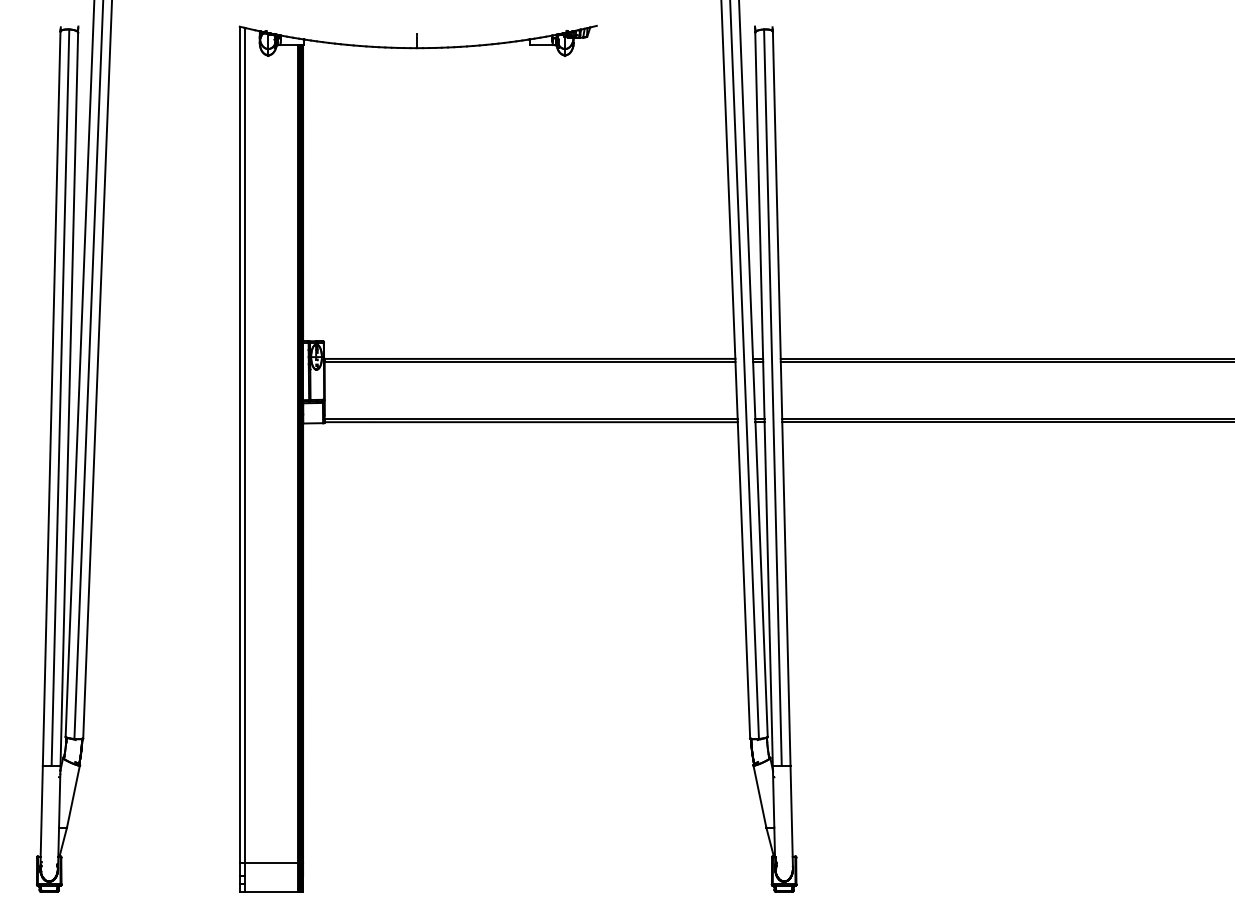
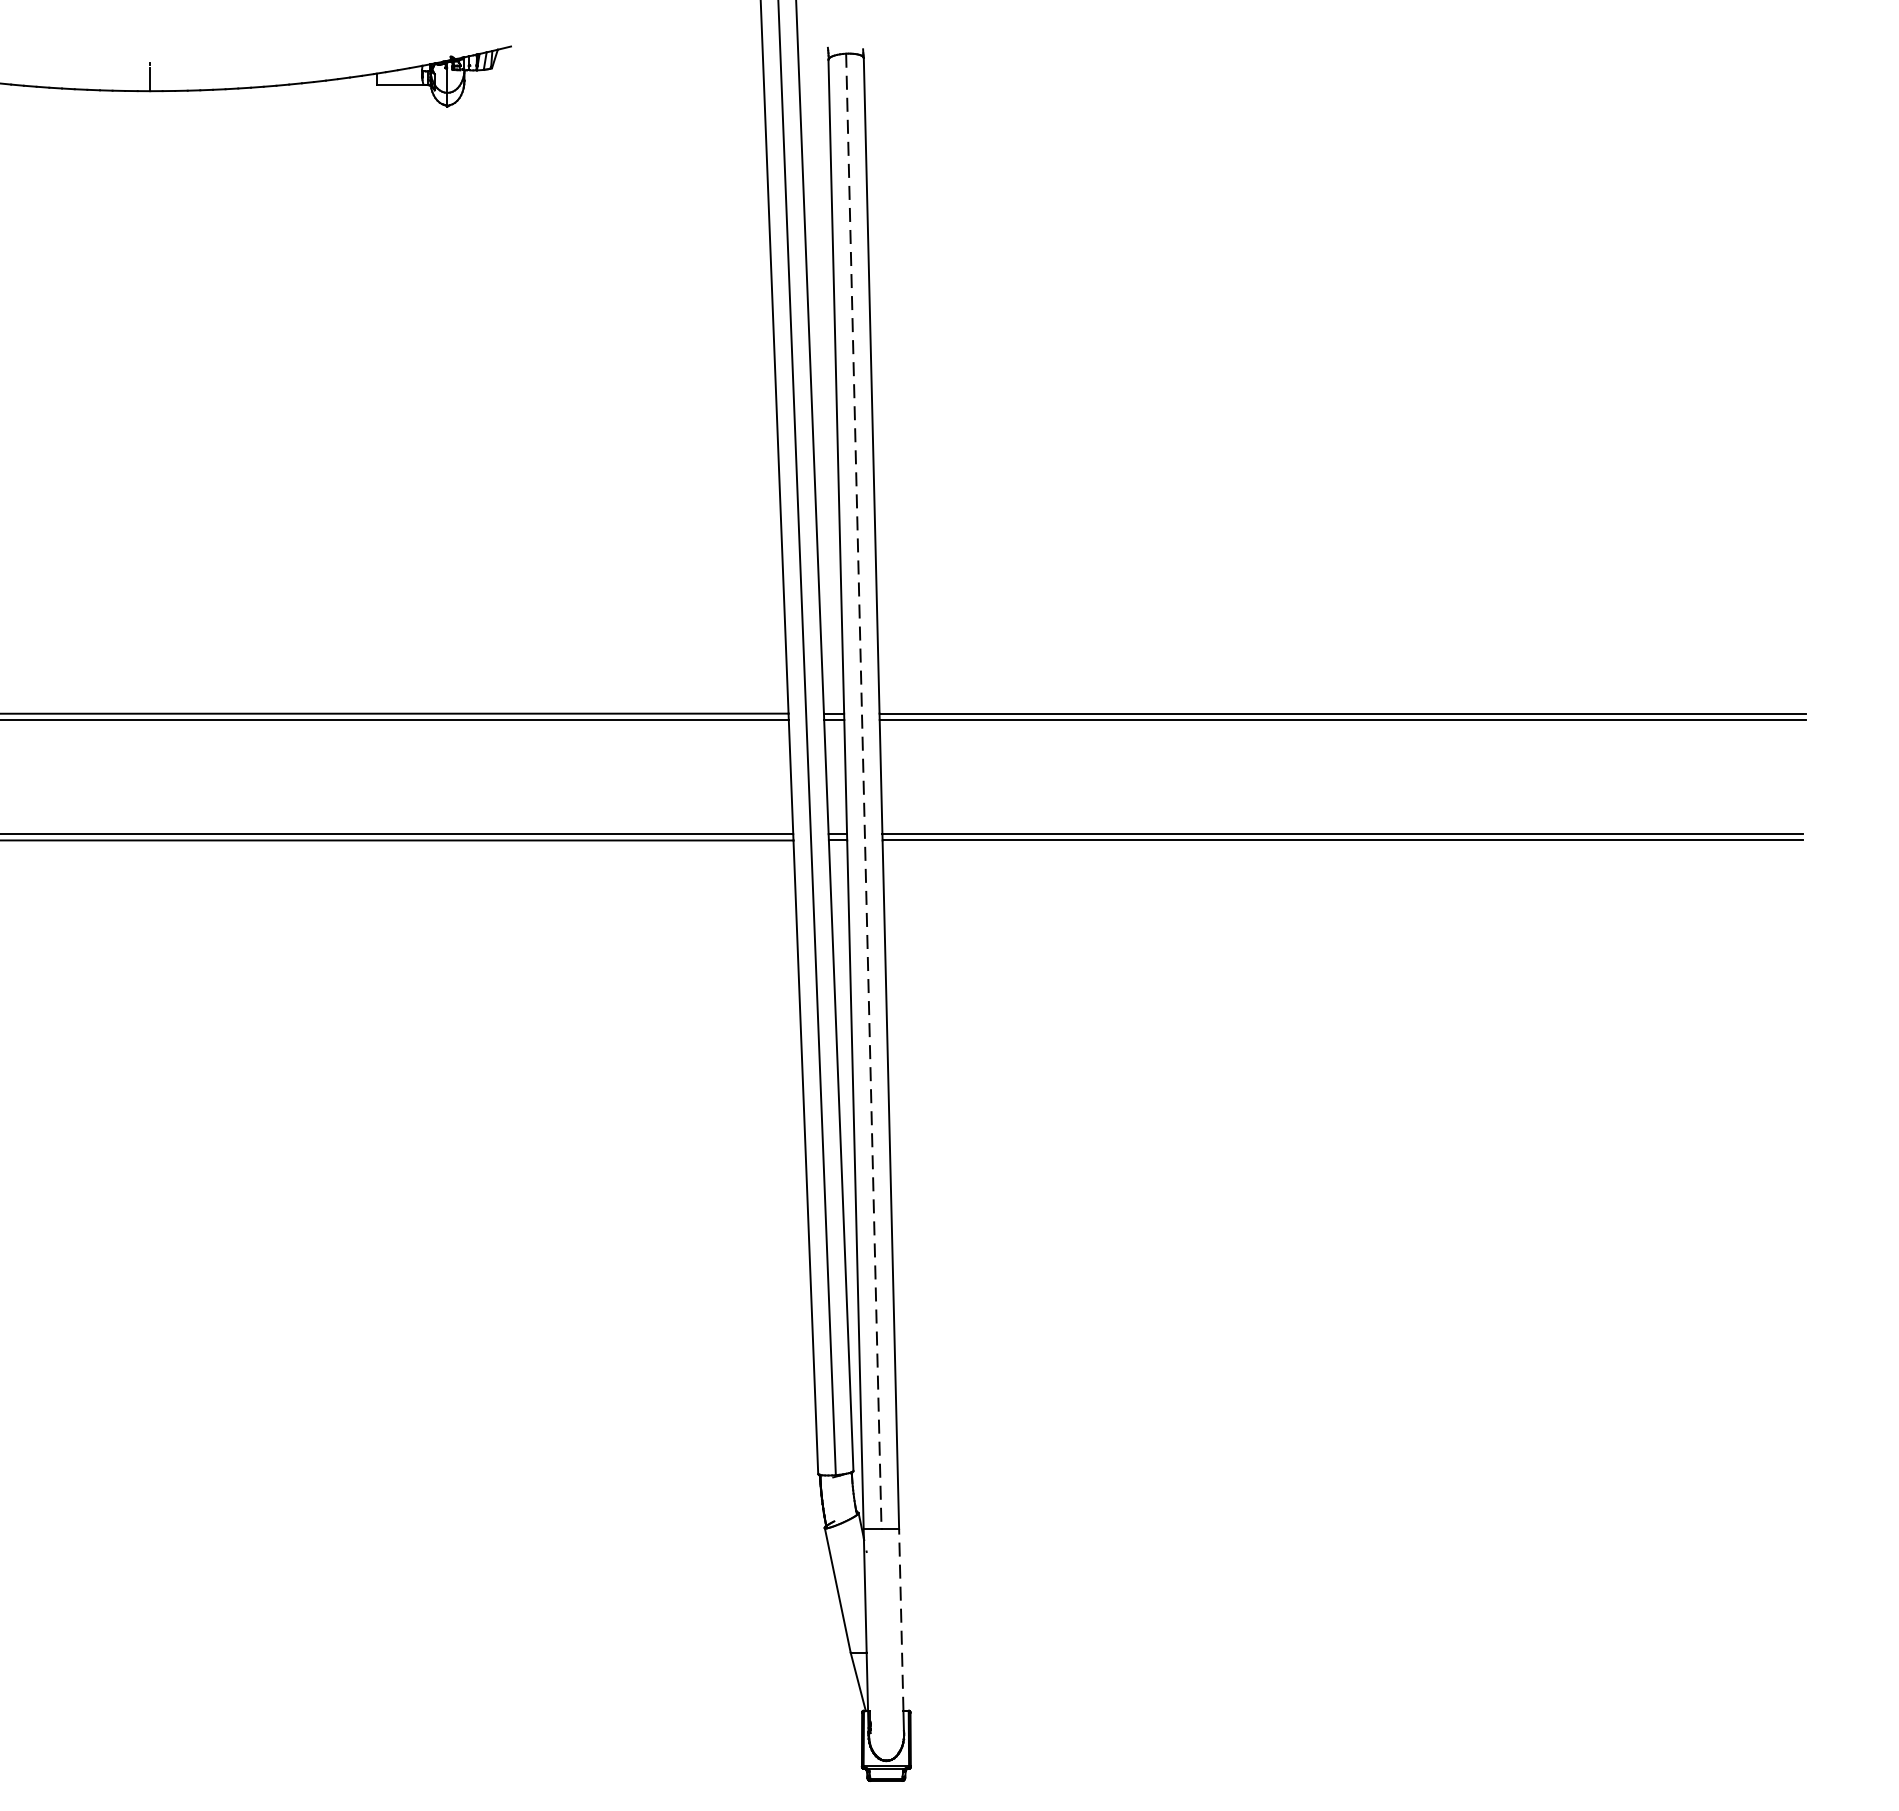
line: (772, 398) -> (862, 793), solid -> dashed
line: (791, 810) -> (901, 1618), solid -> dashed

